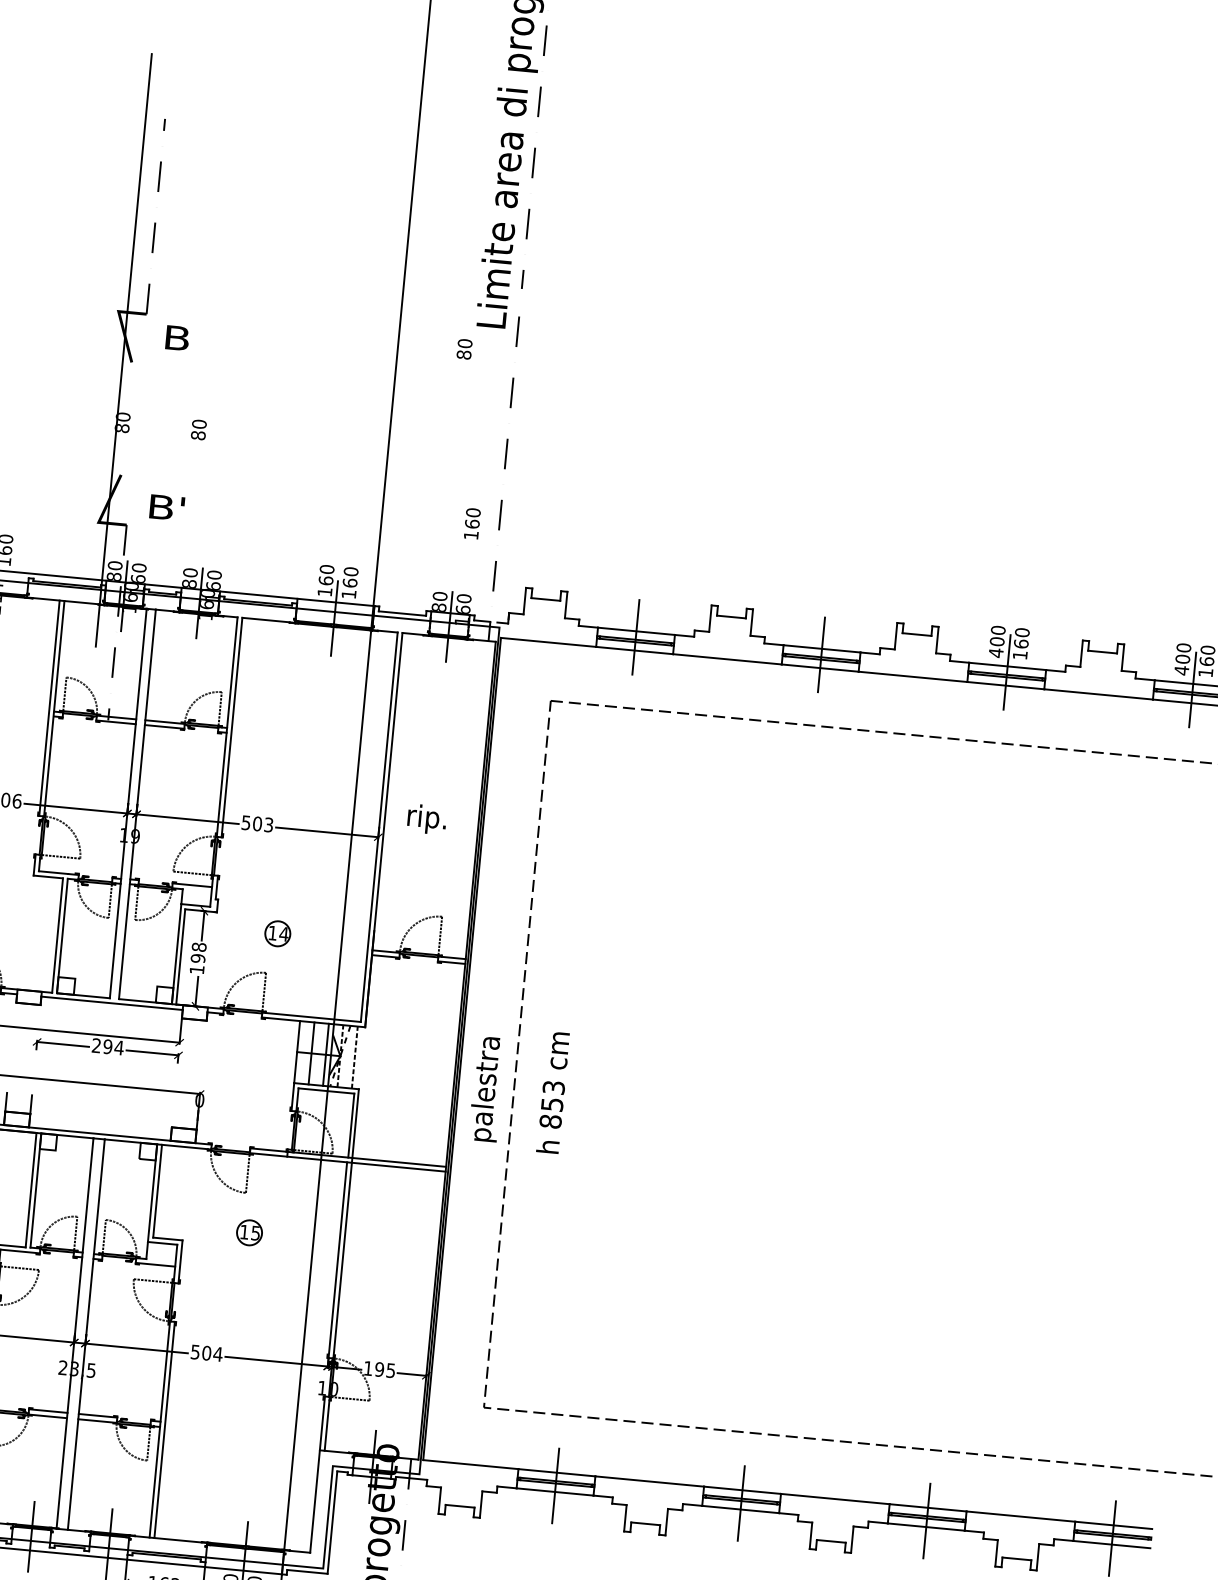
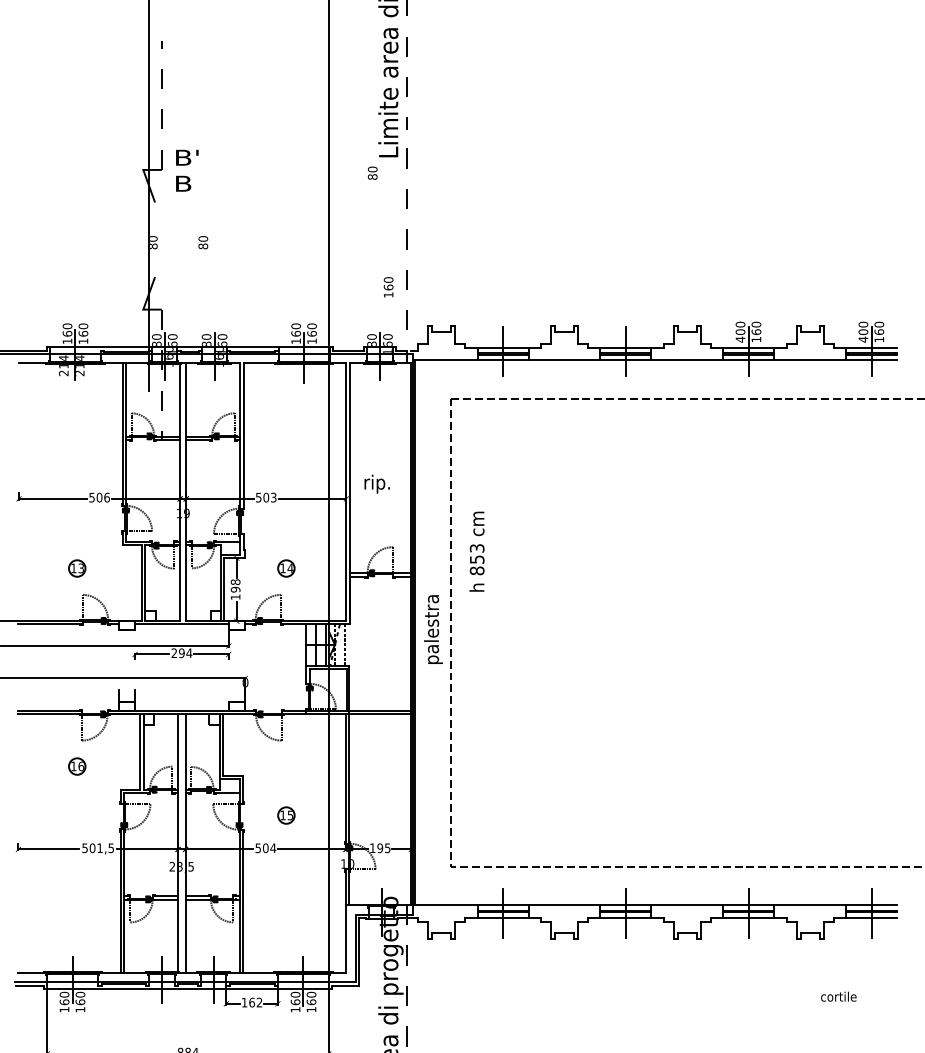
text: (167, 507) -> (187, 157), moved
text: (487, 1089) -> (433, 629), moved
text: (552, 1092) -> (476, 551), moved
part: (249, 1232) -> (286, 815), moved

